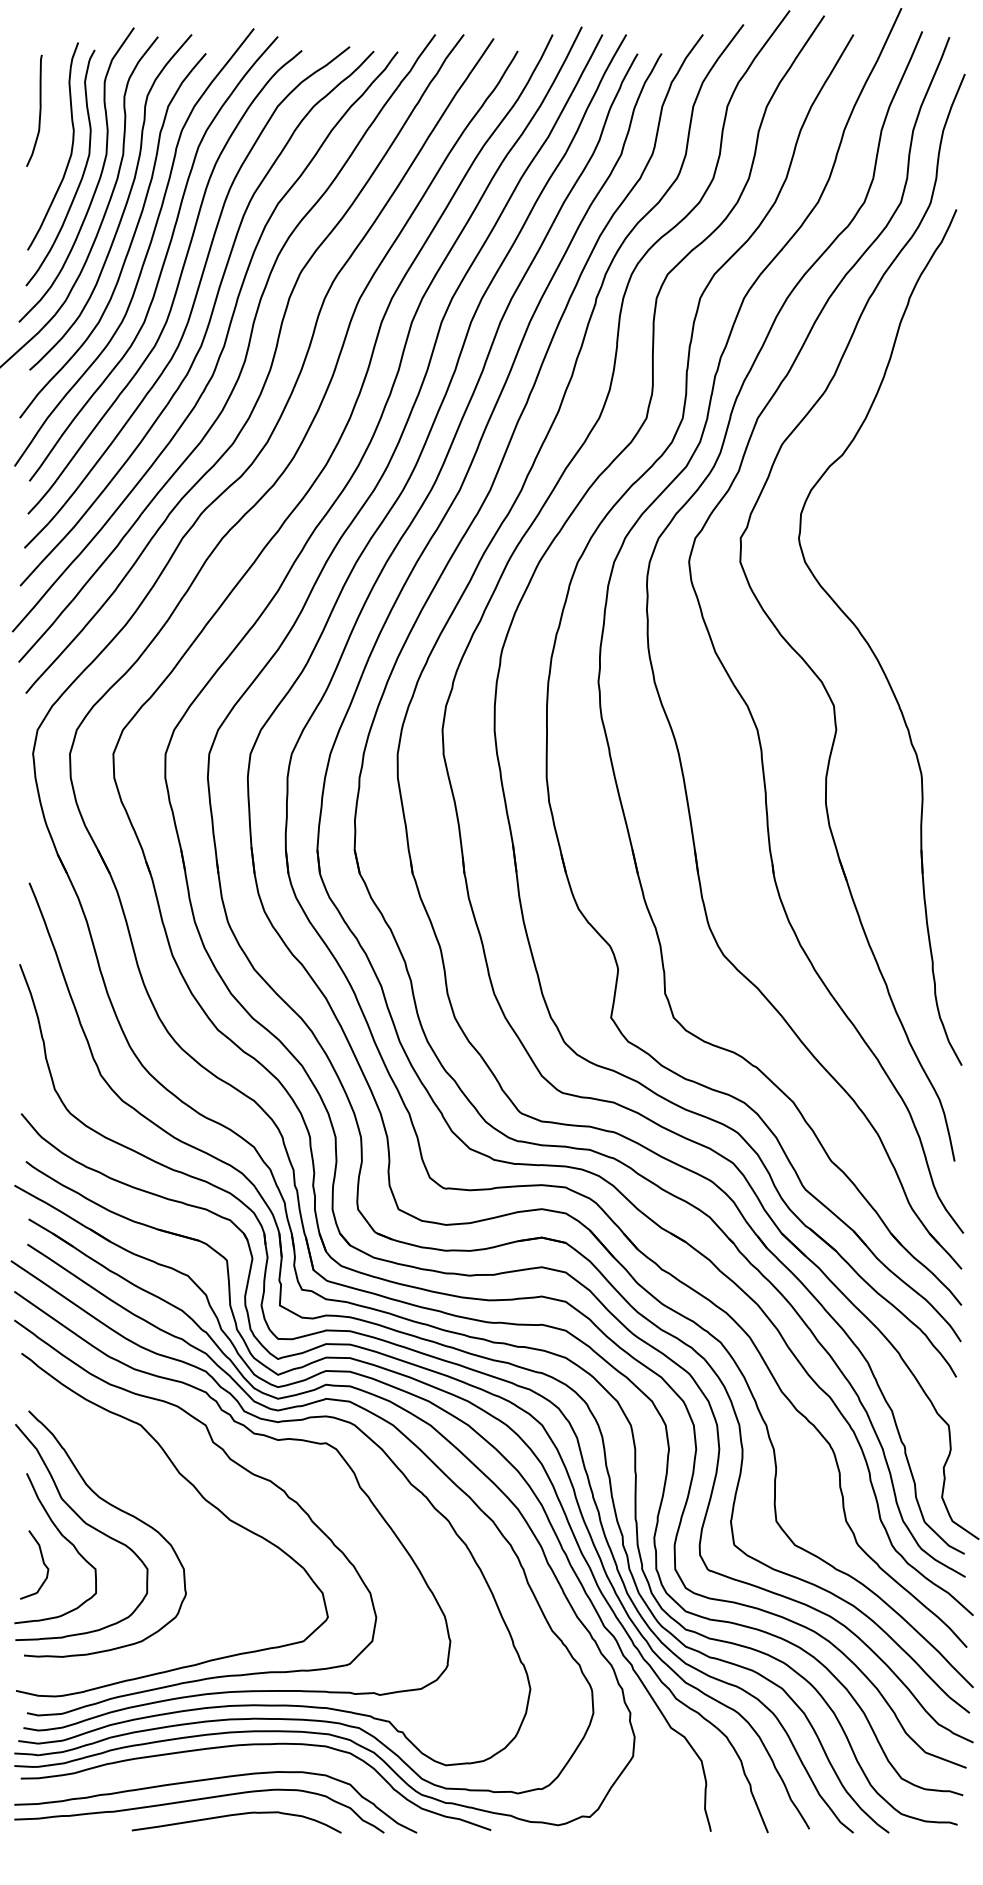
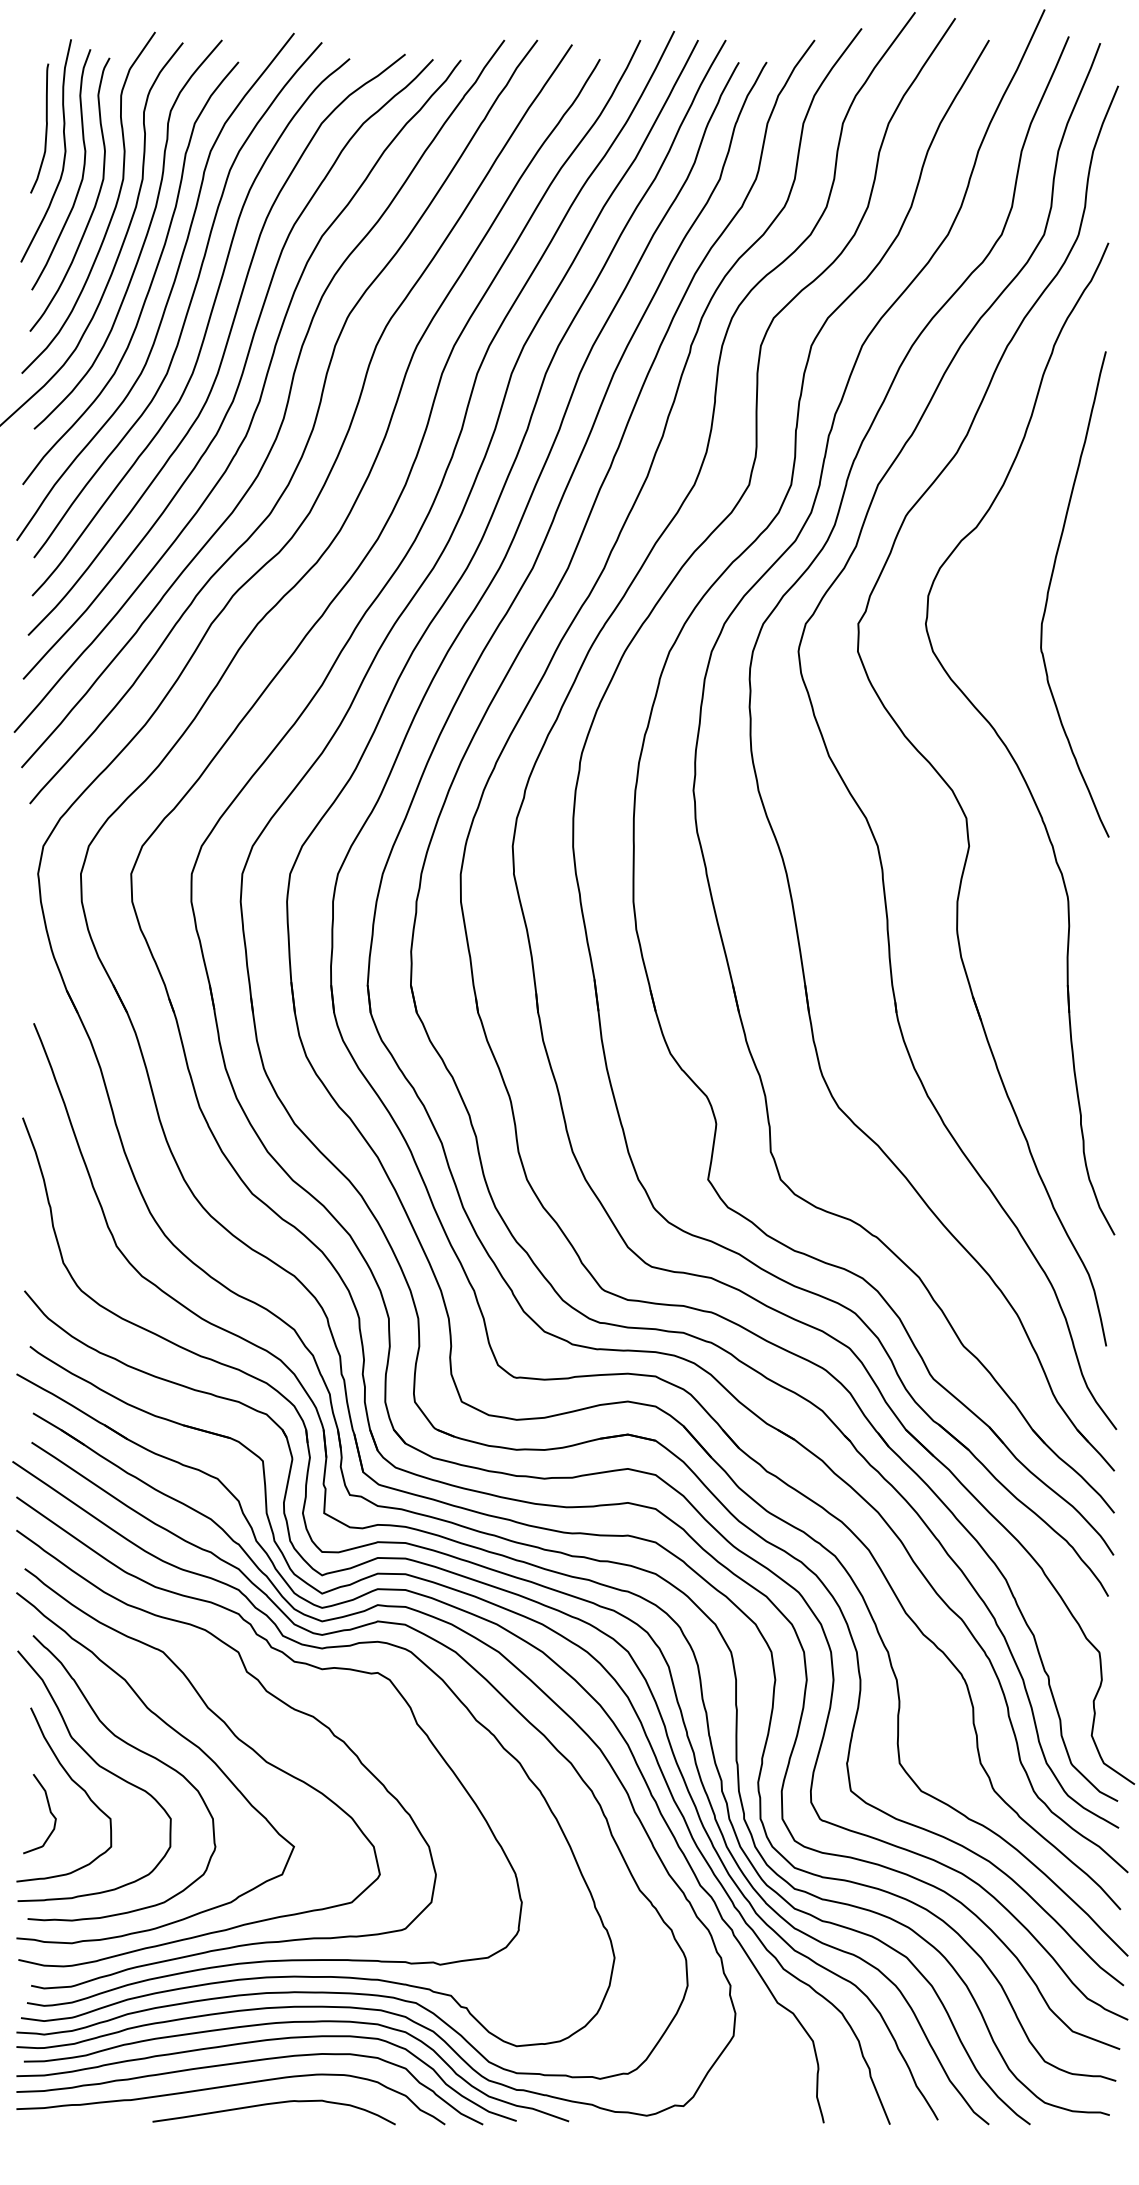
curve: (55, 129) -> (64, 150), added
curve: (906, 507) -> (1050, 588), added
curve: (156, 1498) -> (181, 1736), added
curve: (228, 1761) -> (264, 2041), added

